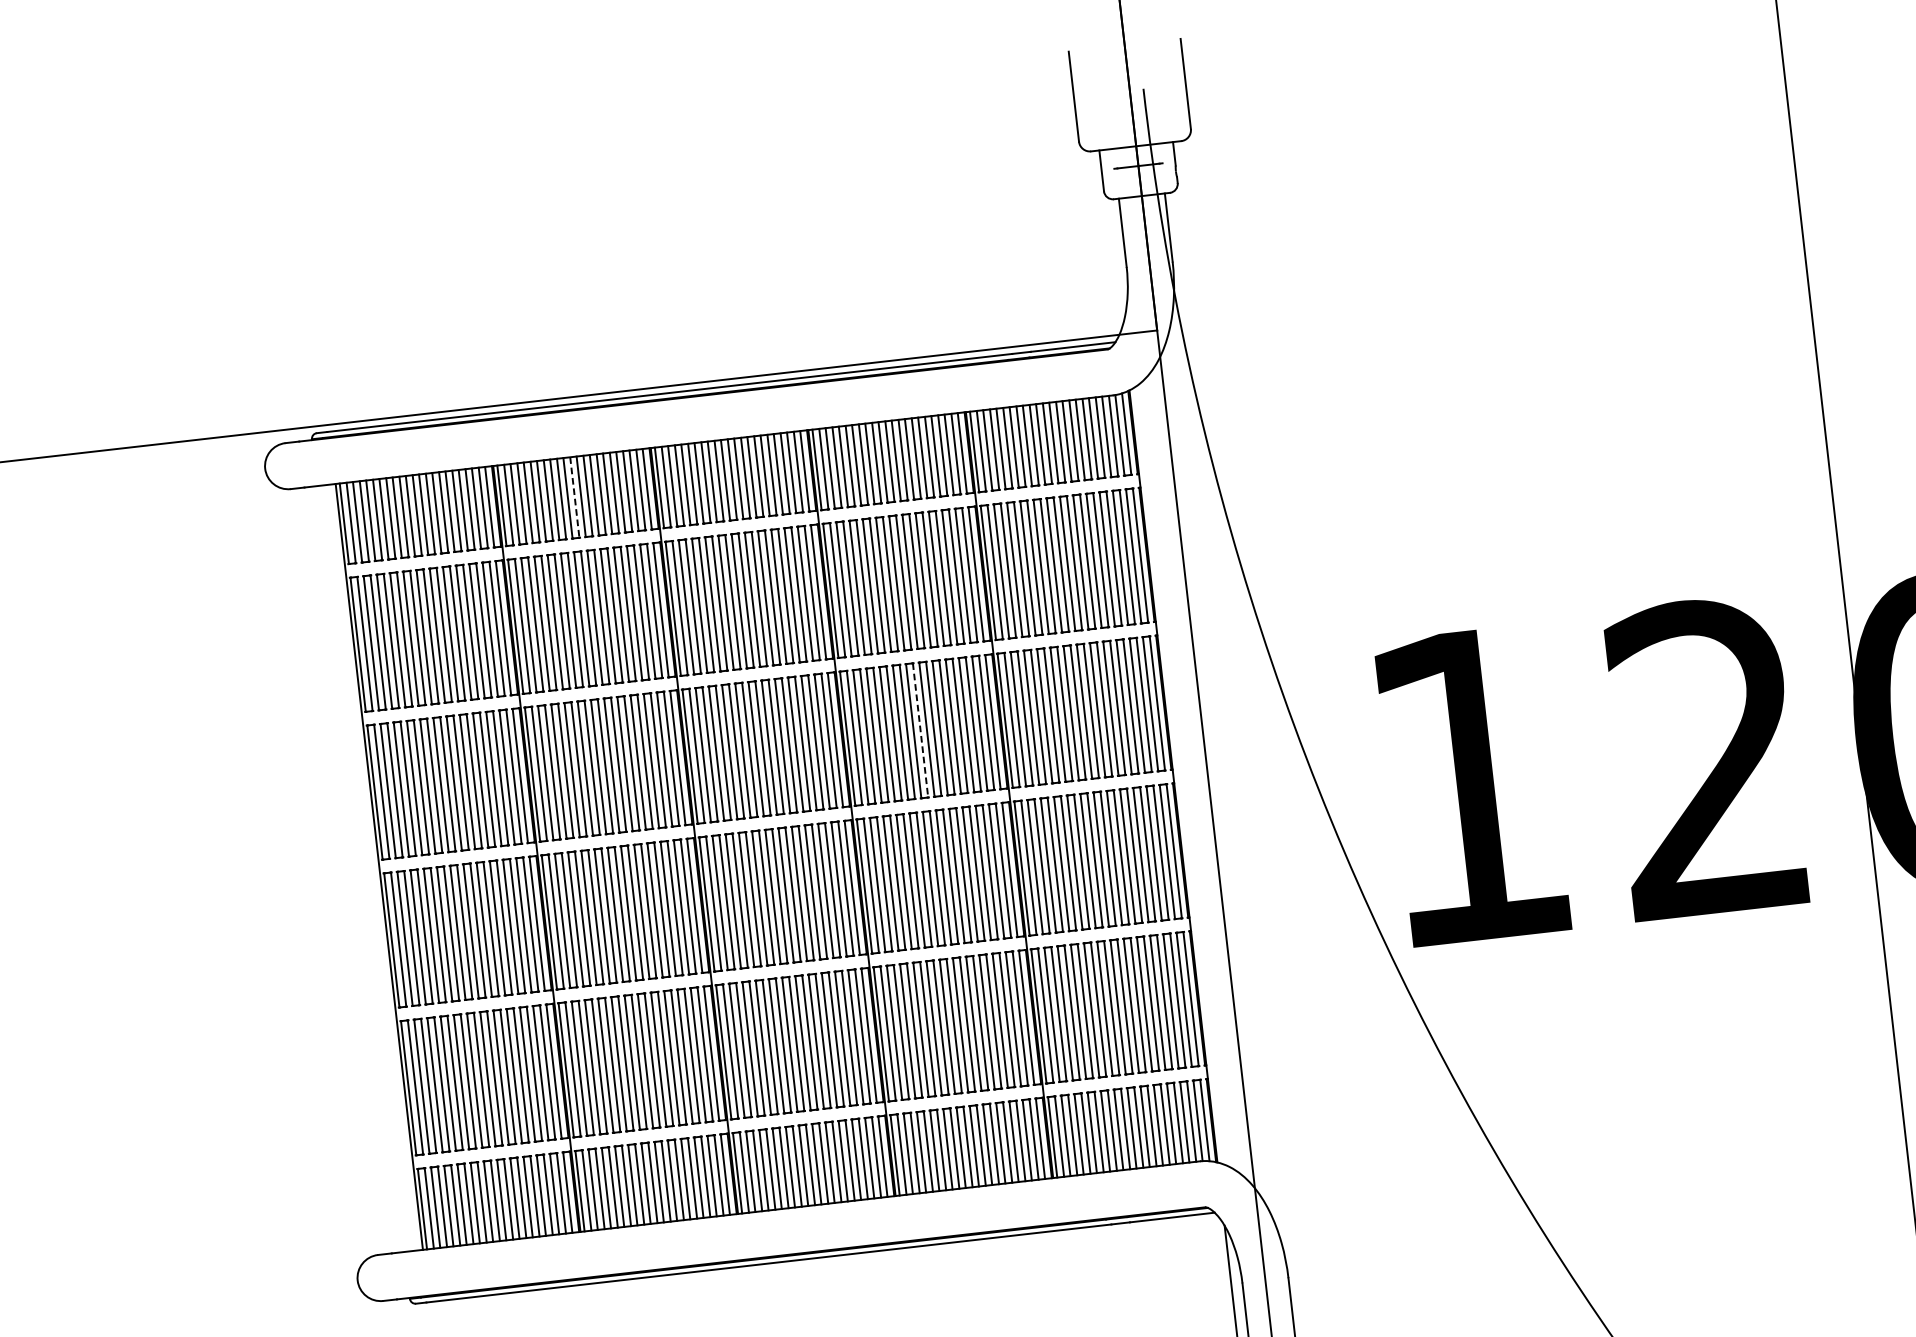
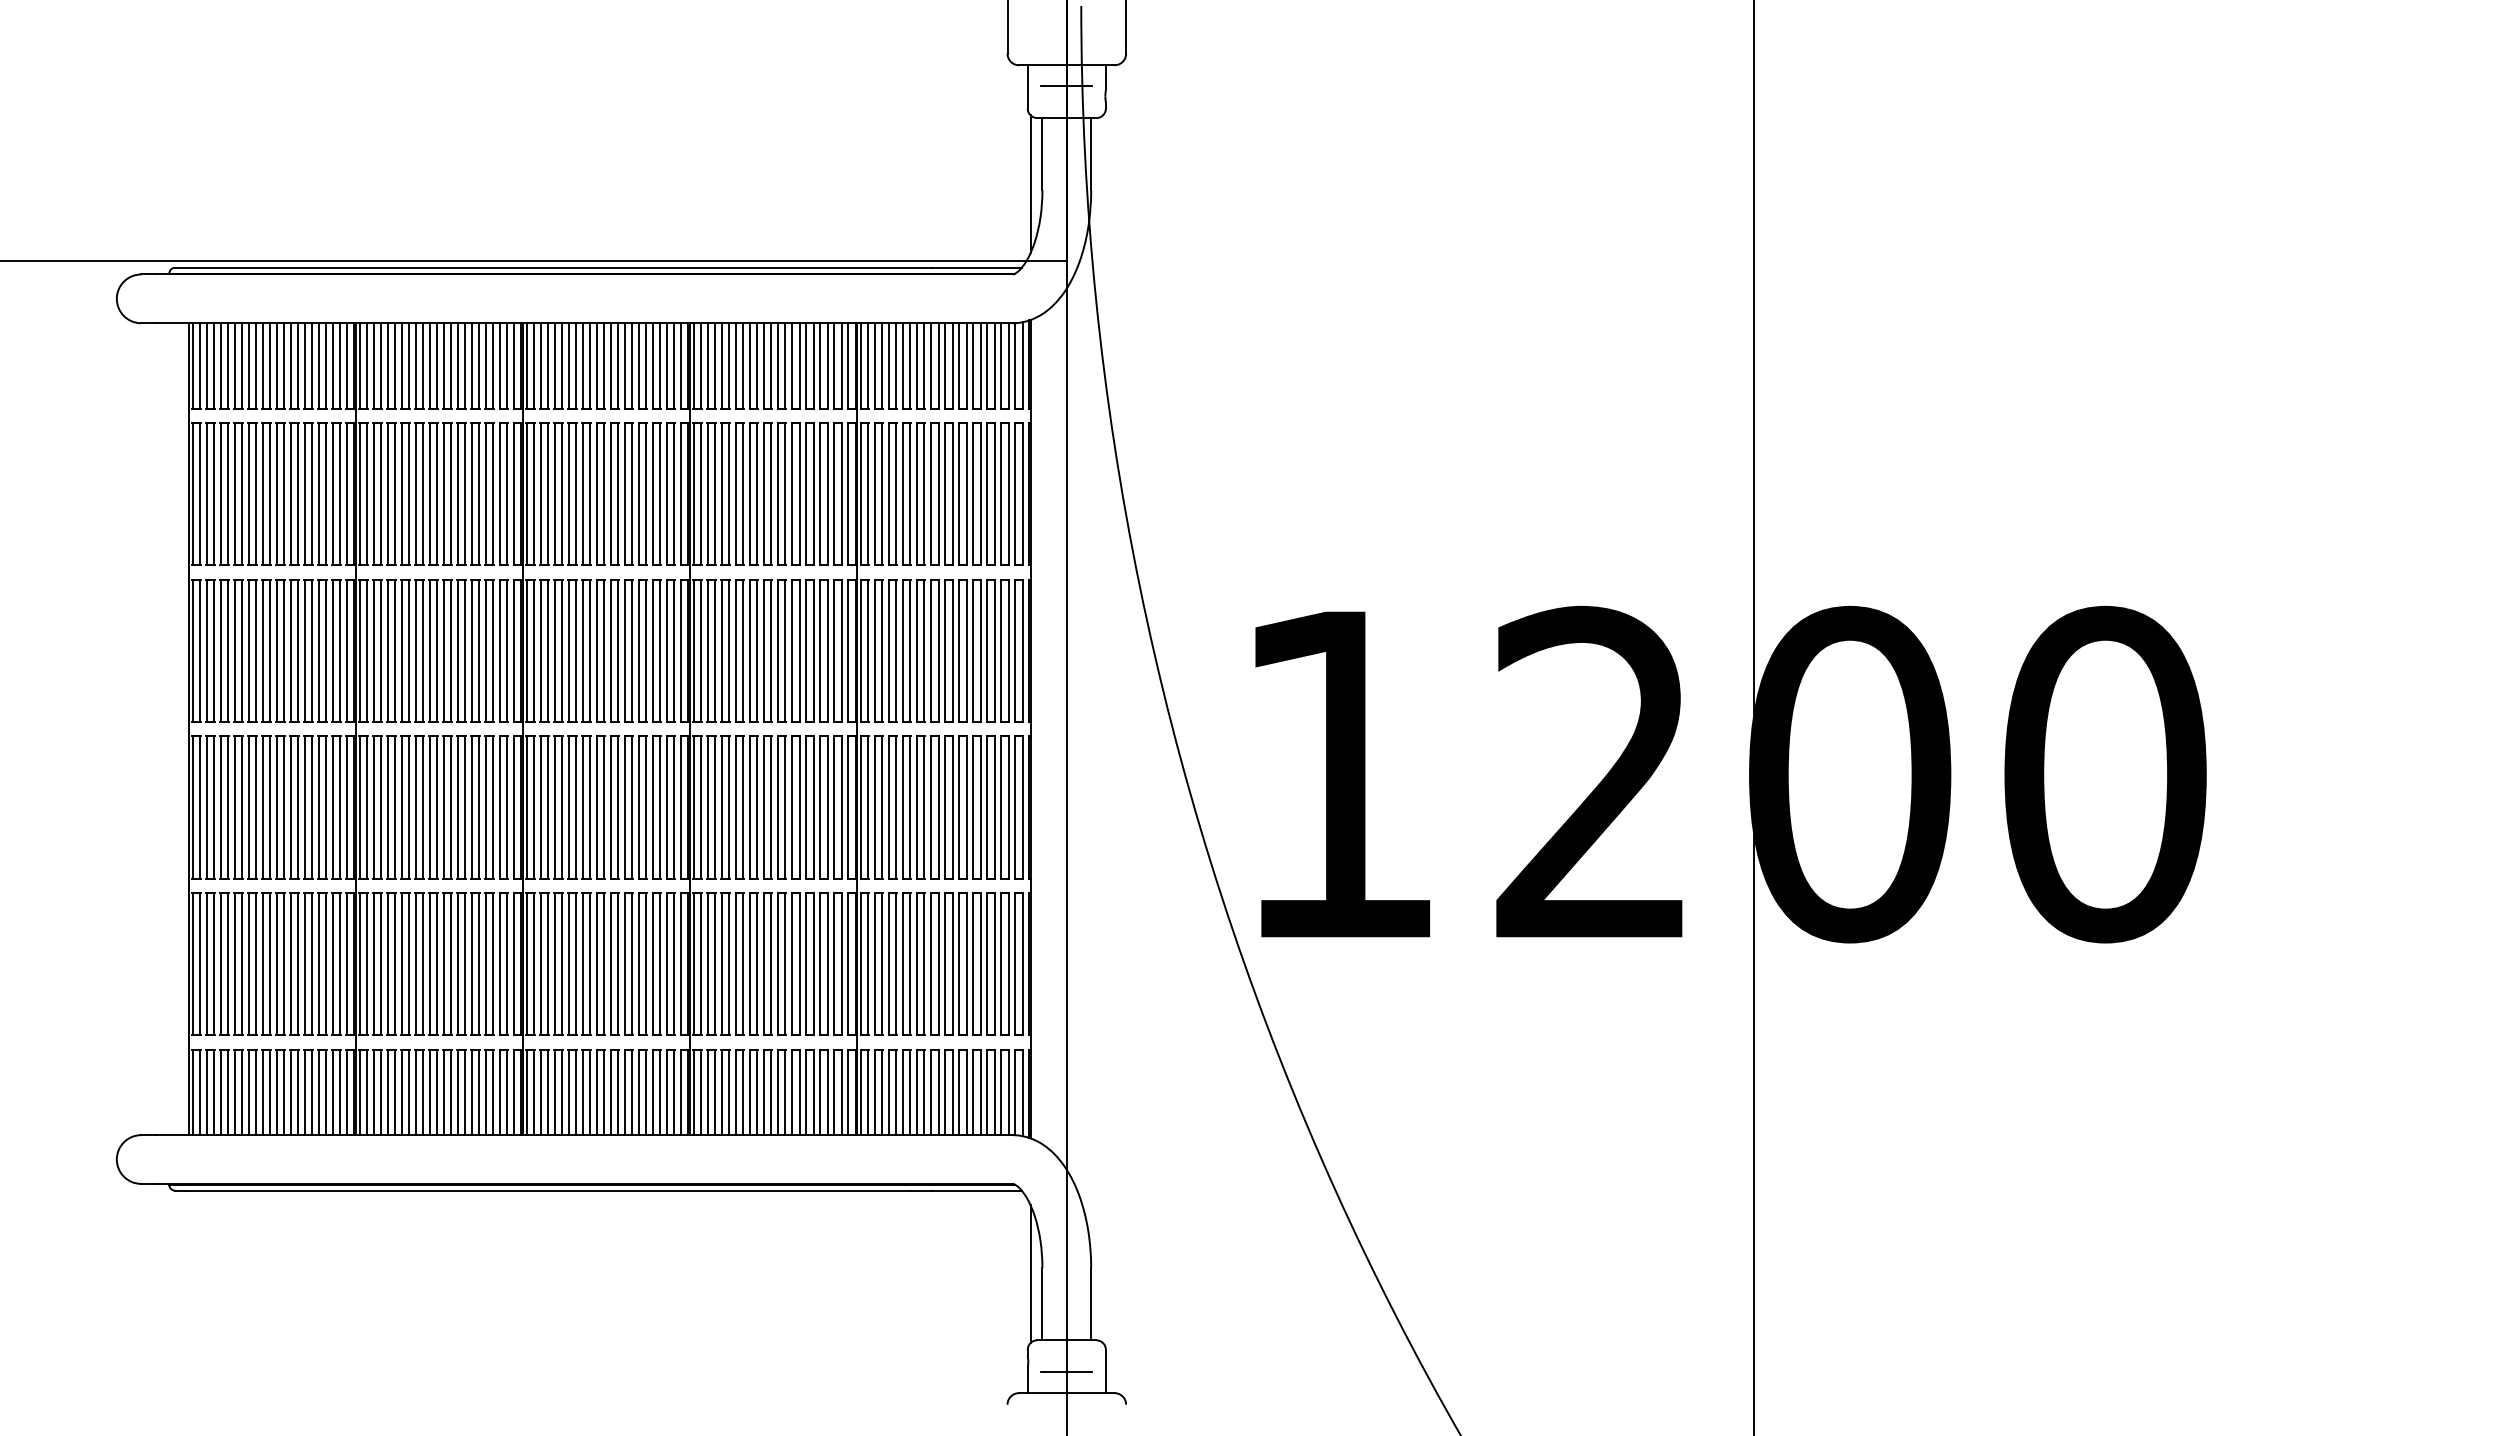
line: (1114, 261) -> (1030, 183), added
line: (574, 497) -> (437, 365), dashed -> solid
line: (920, 731) -> (771, 651), dashed -> solid

